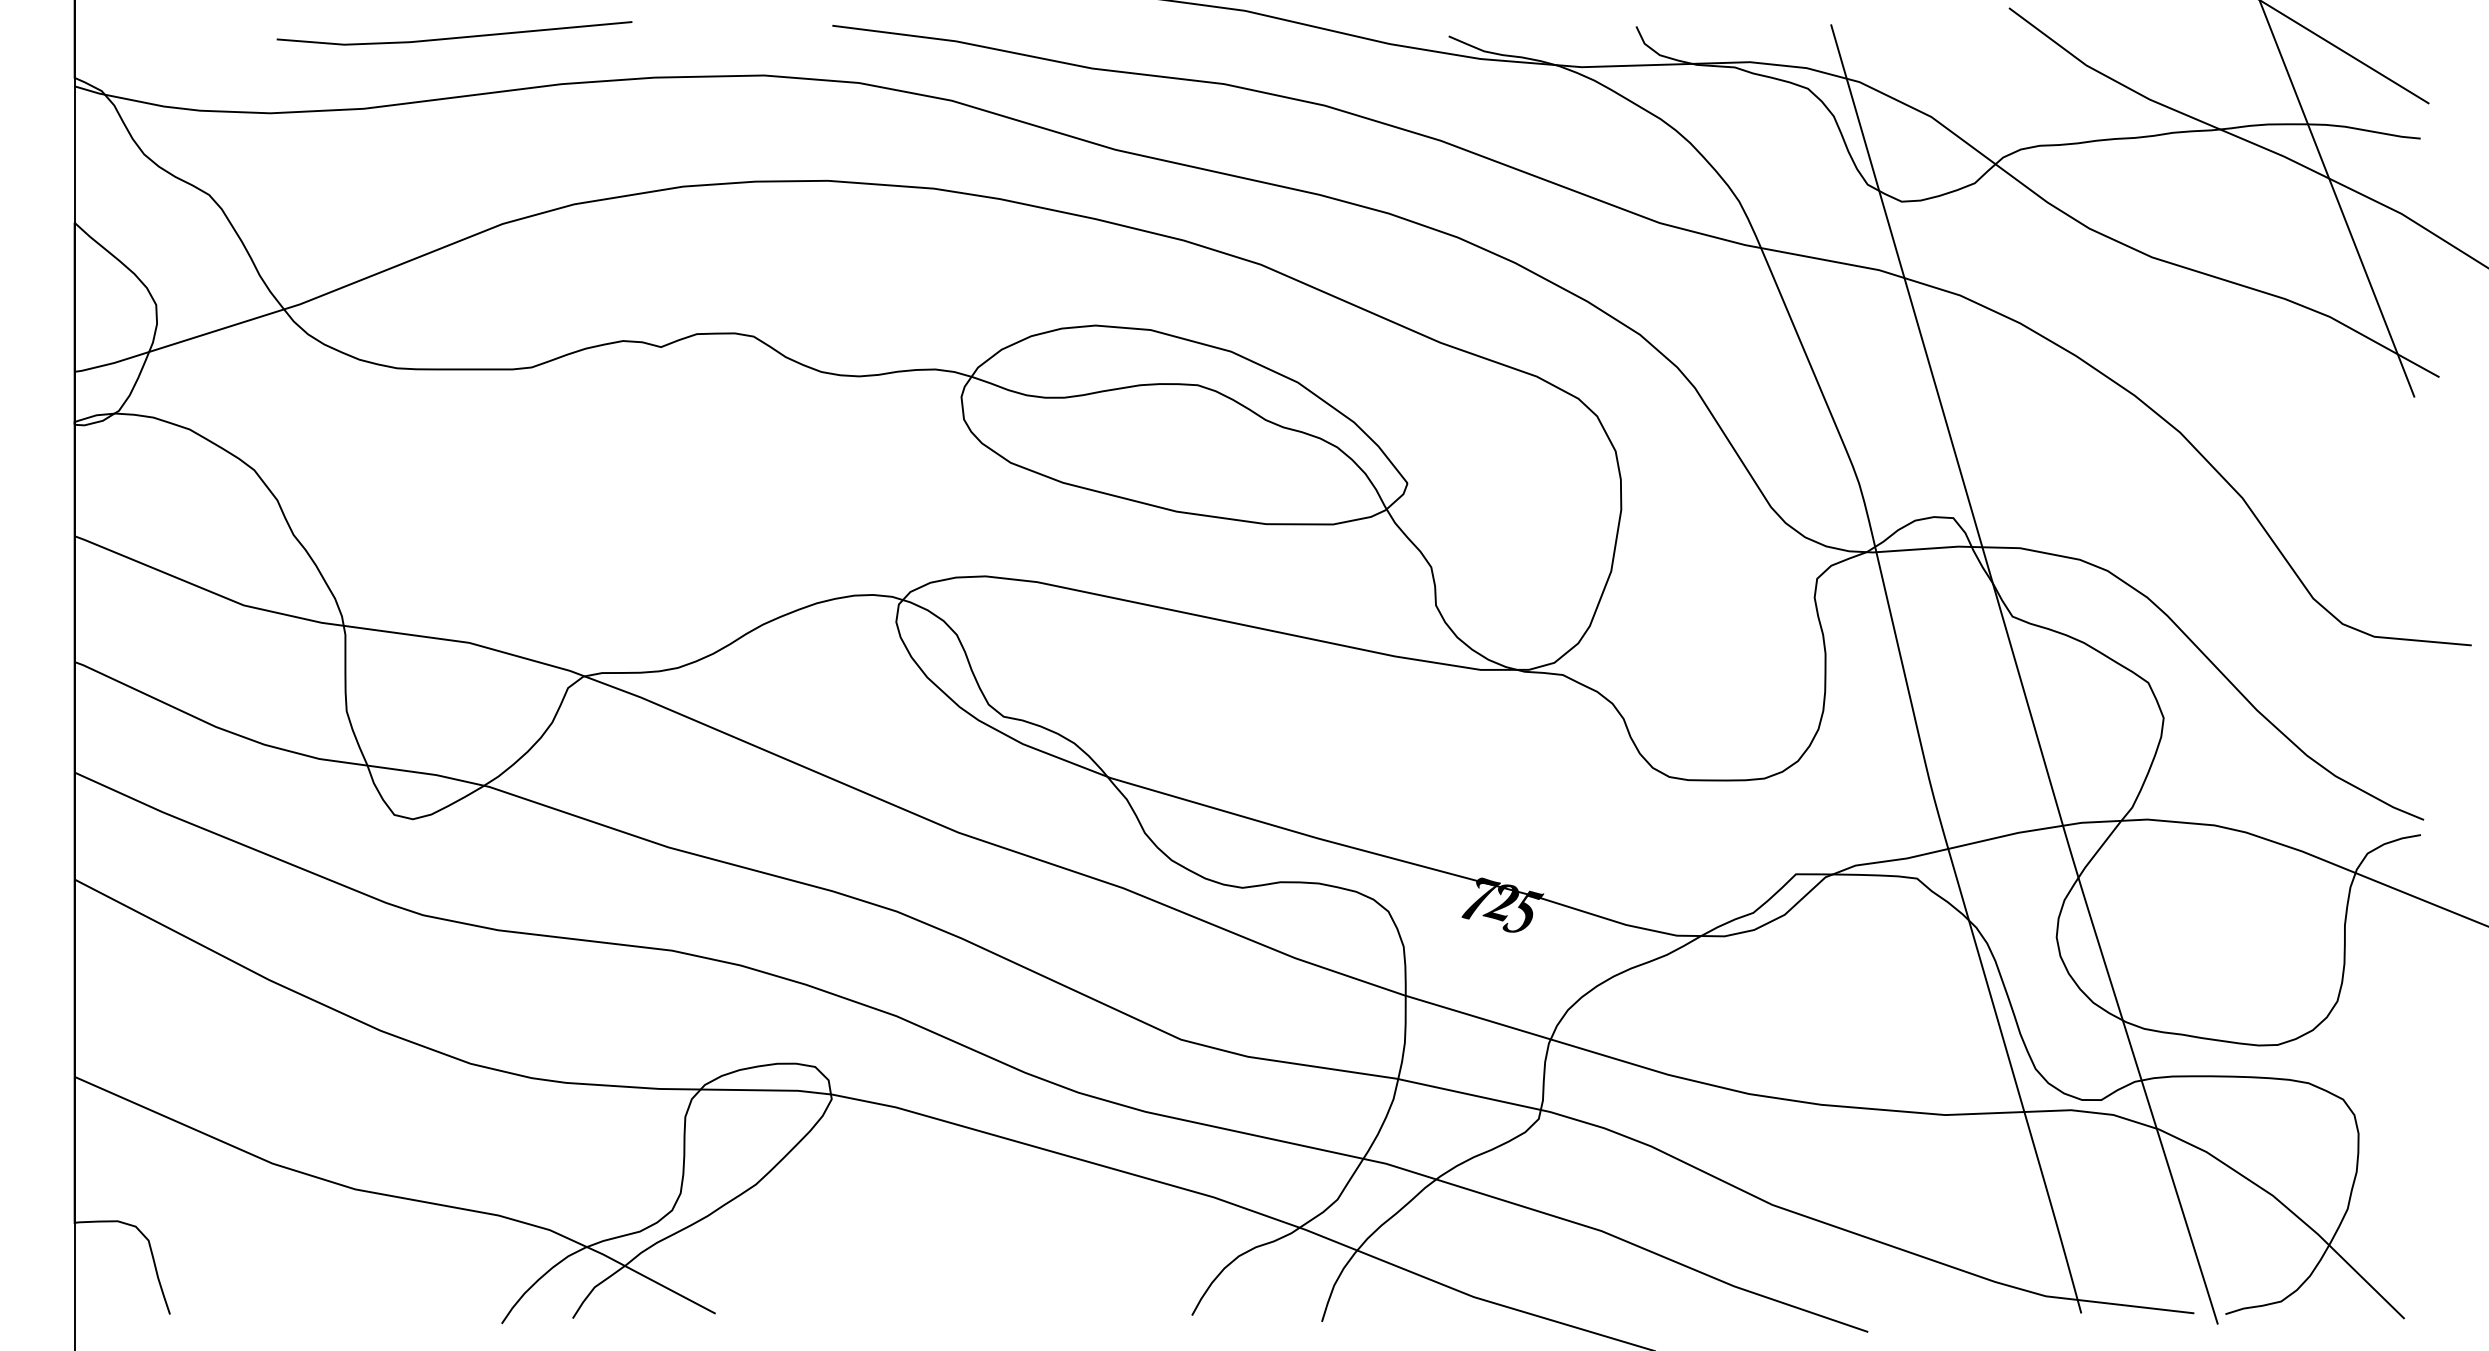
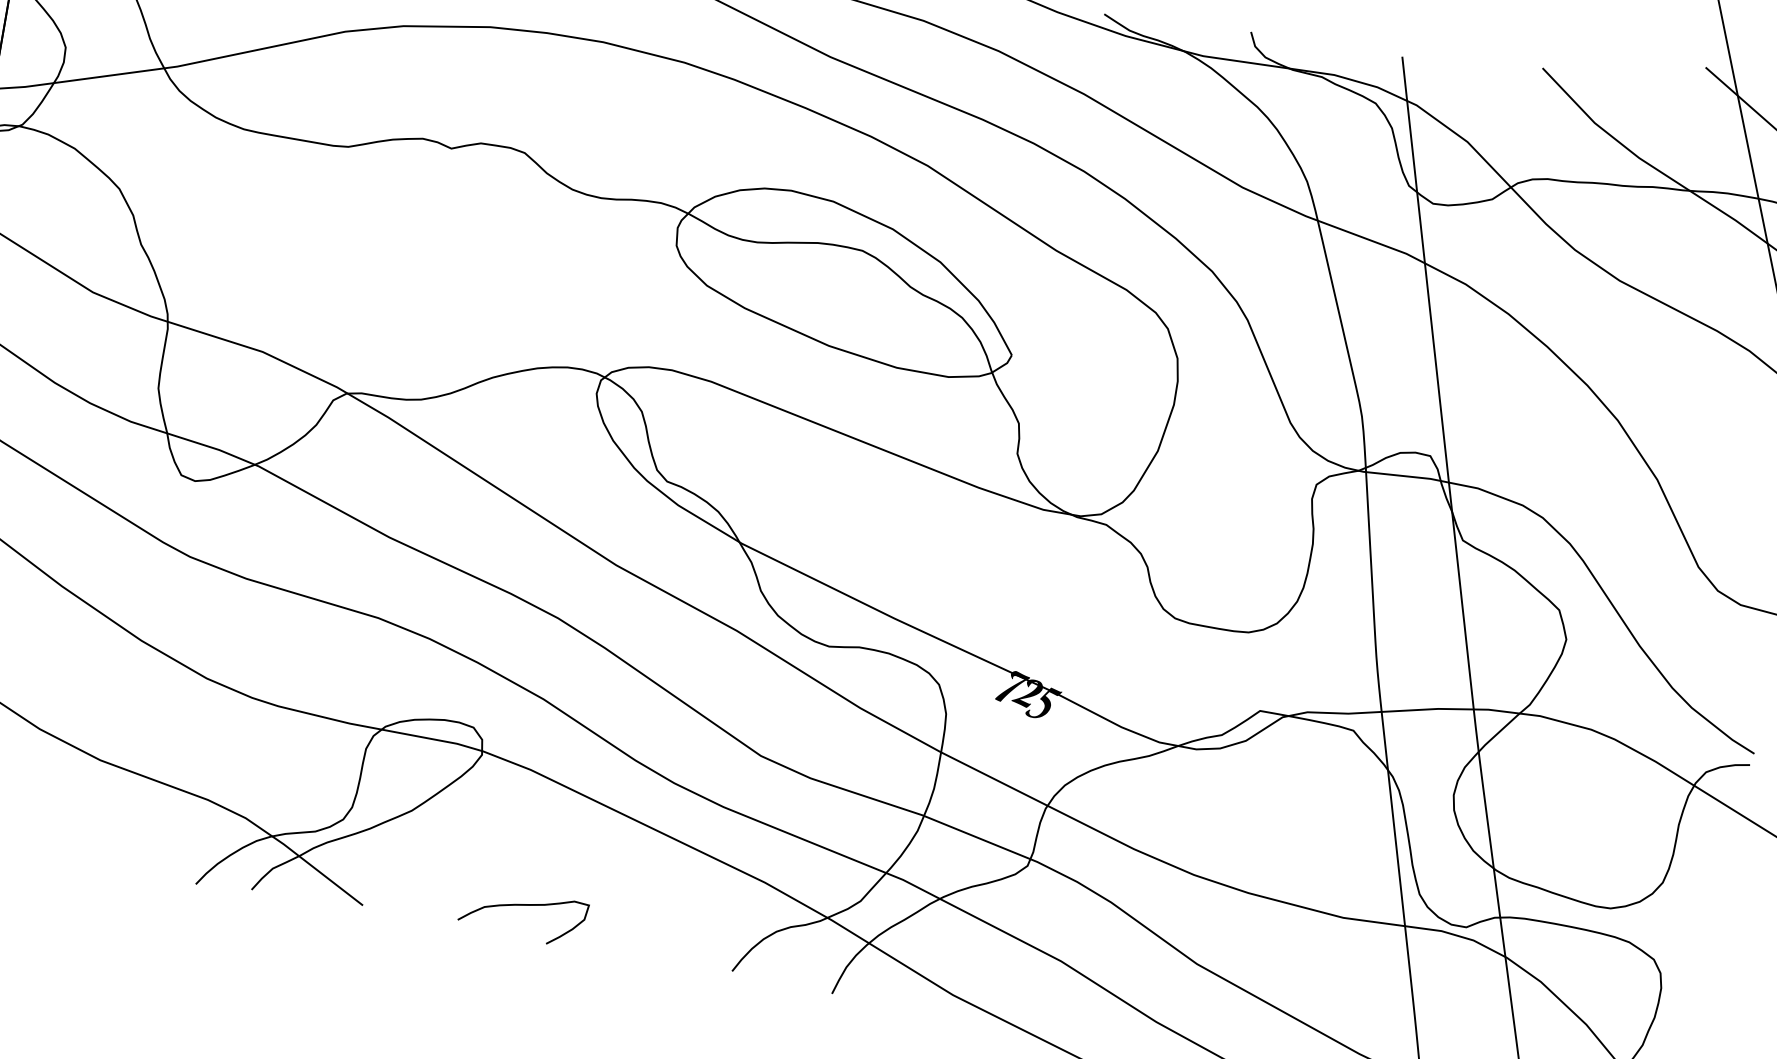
curve: (914, 1279) -> (521, 905), added

